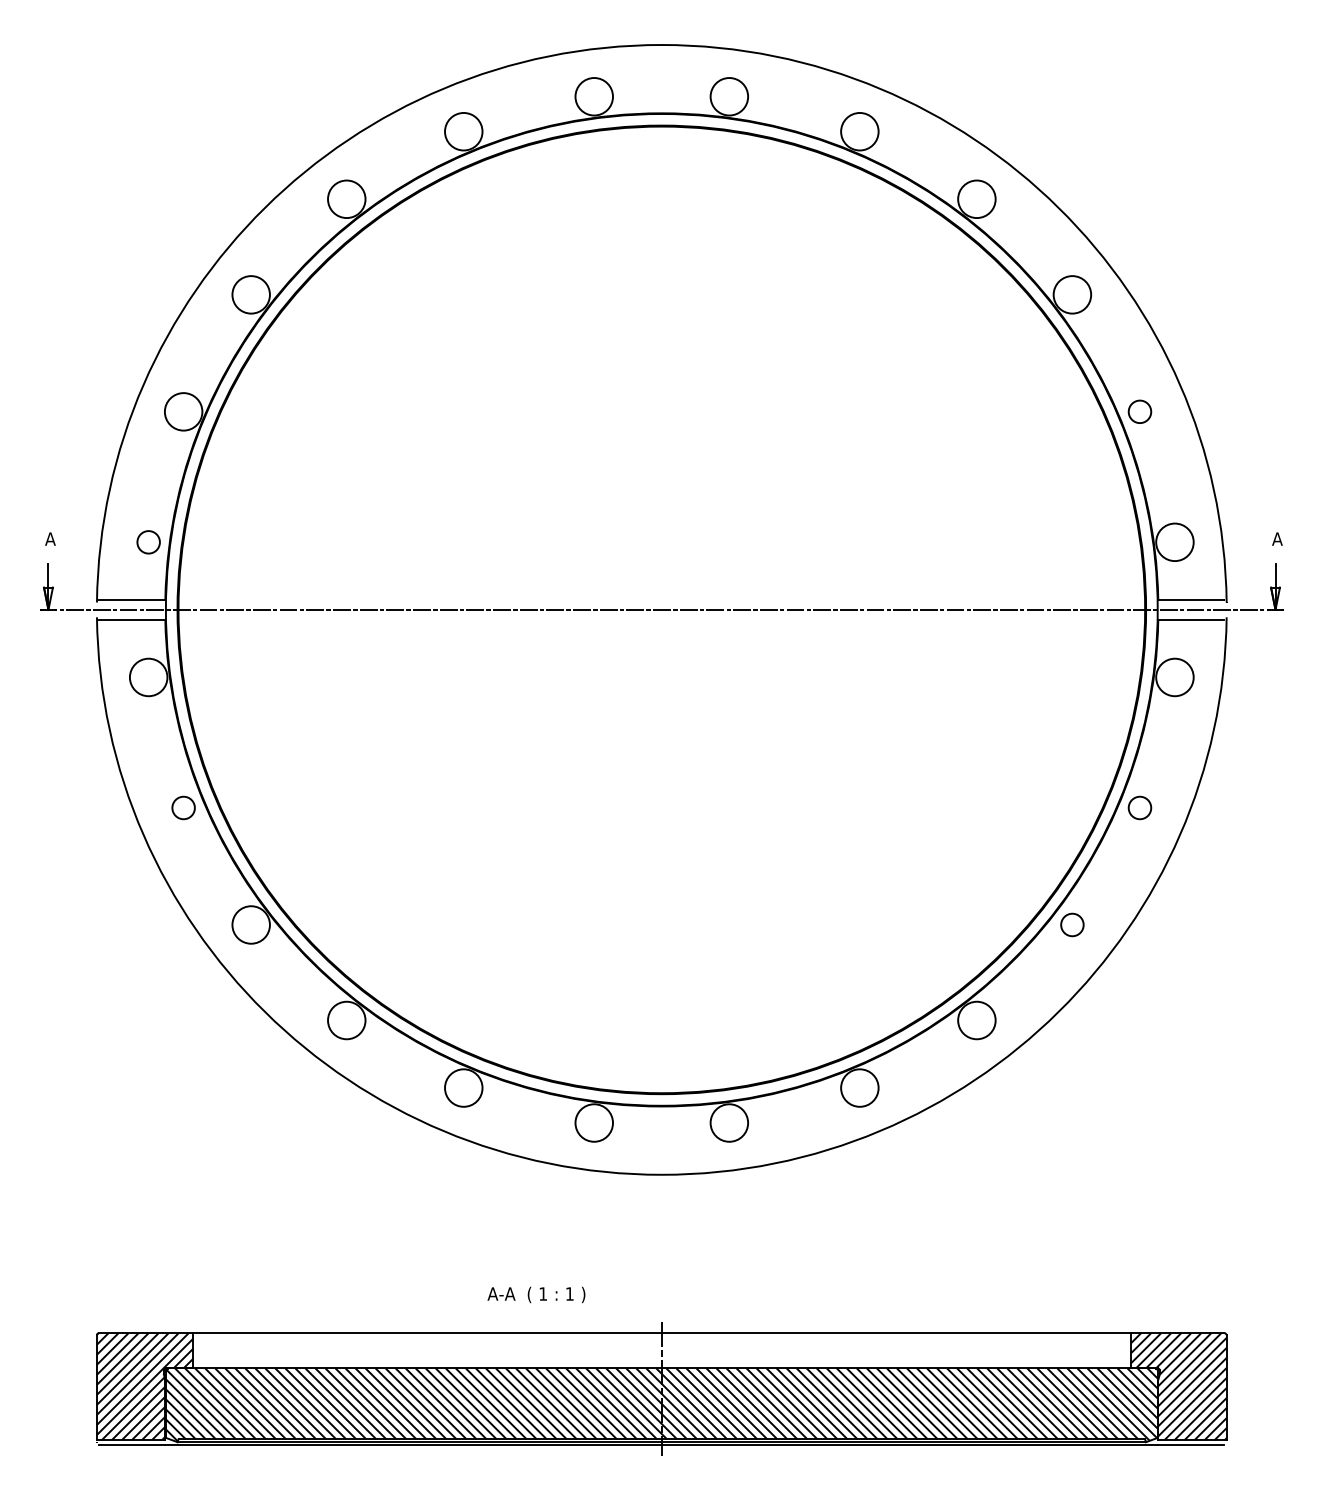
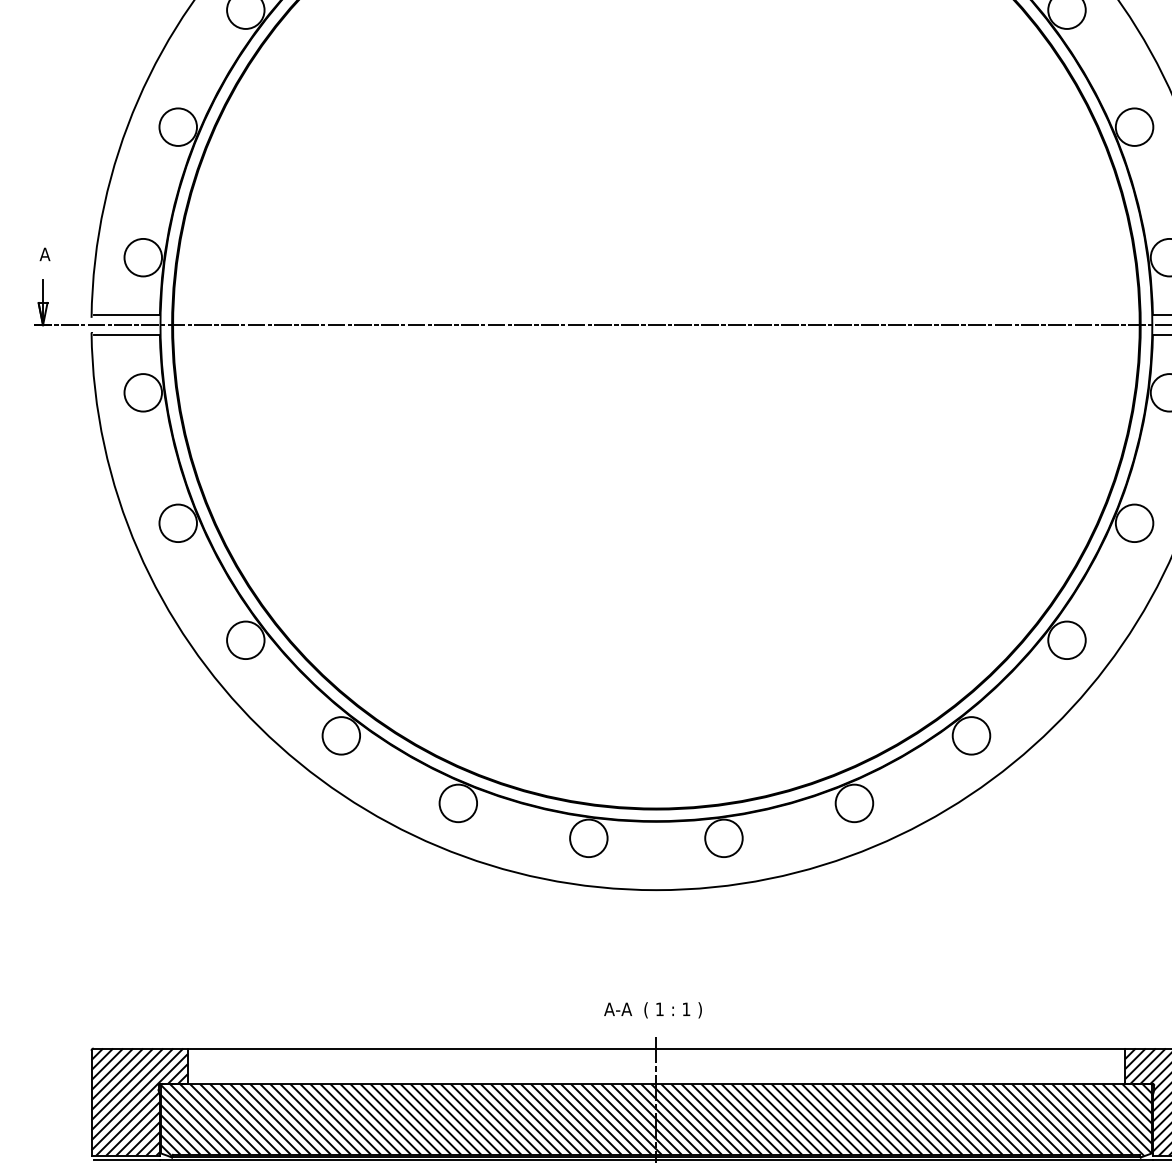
circle: (1139, 411) -> (1134, 126), size x1.67
circle: (148, 542) -> (143, 257), size x1.67
circle: (183, 807) -> (178, 522), size x1.67
circle: (1139, 807) -> (1134, 522), size x1.67
circle: (1072, 924) -> (1067, 639), size x1.67
text: (536, 1294) -> (653, 1009), moved

